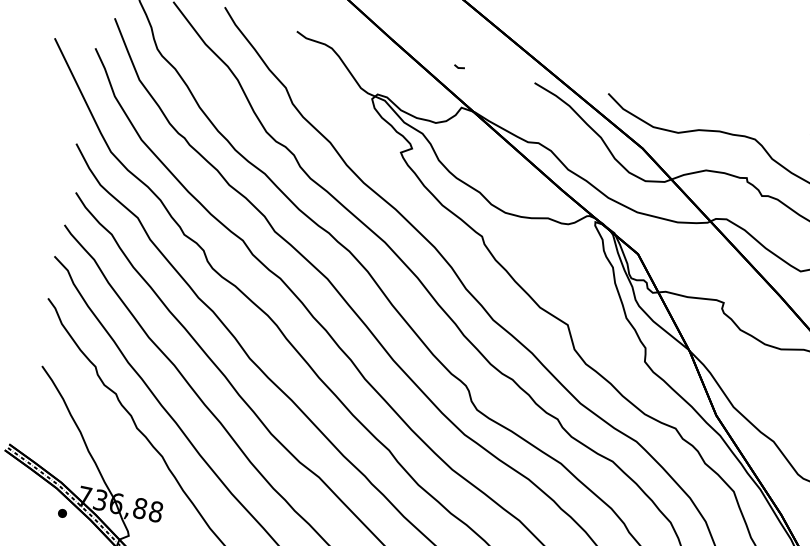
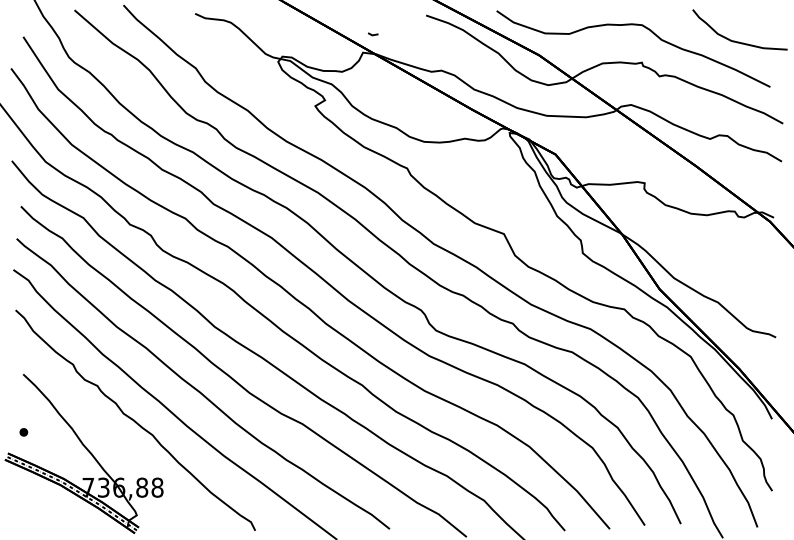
line: (459, 67) -> (373, 34), moved
part: (62, 513) -> (23, 432), moved

